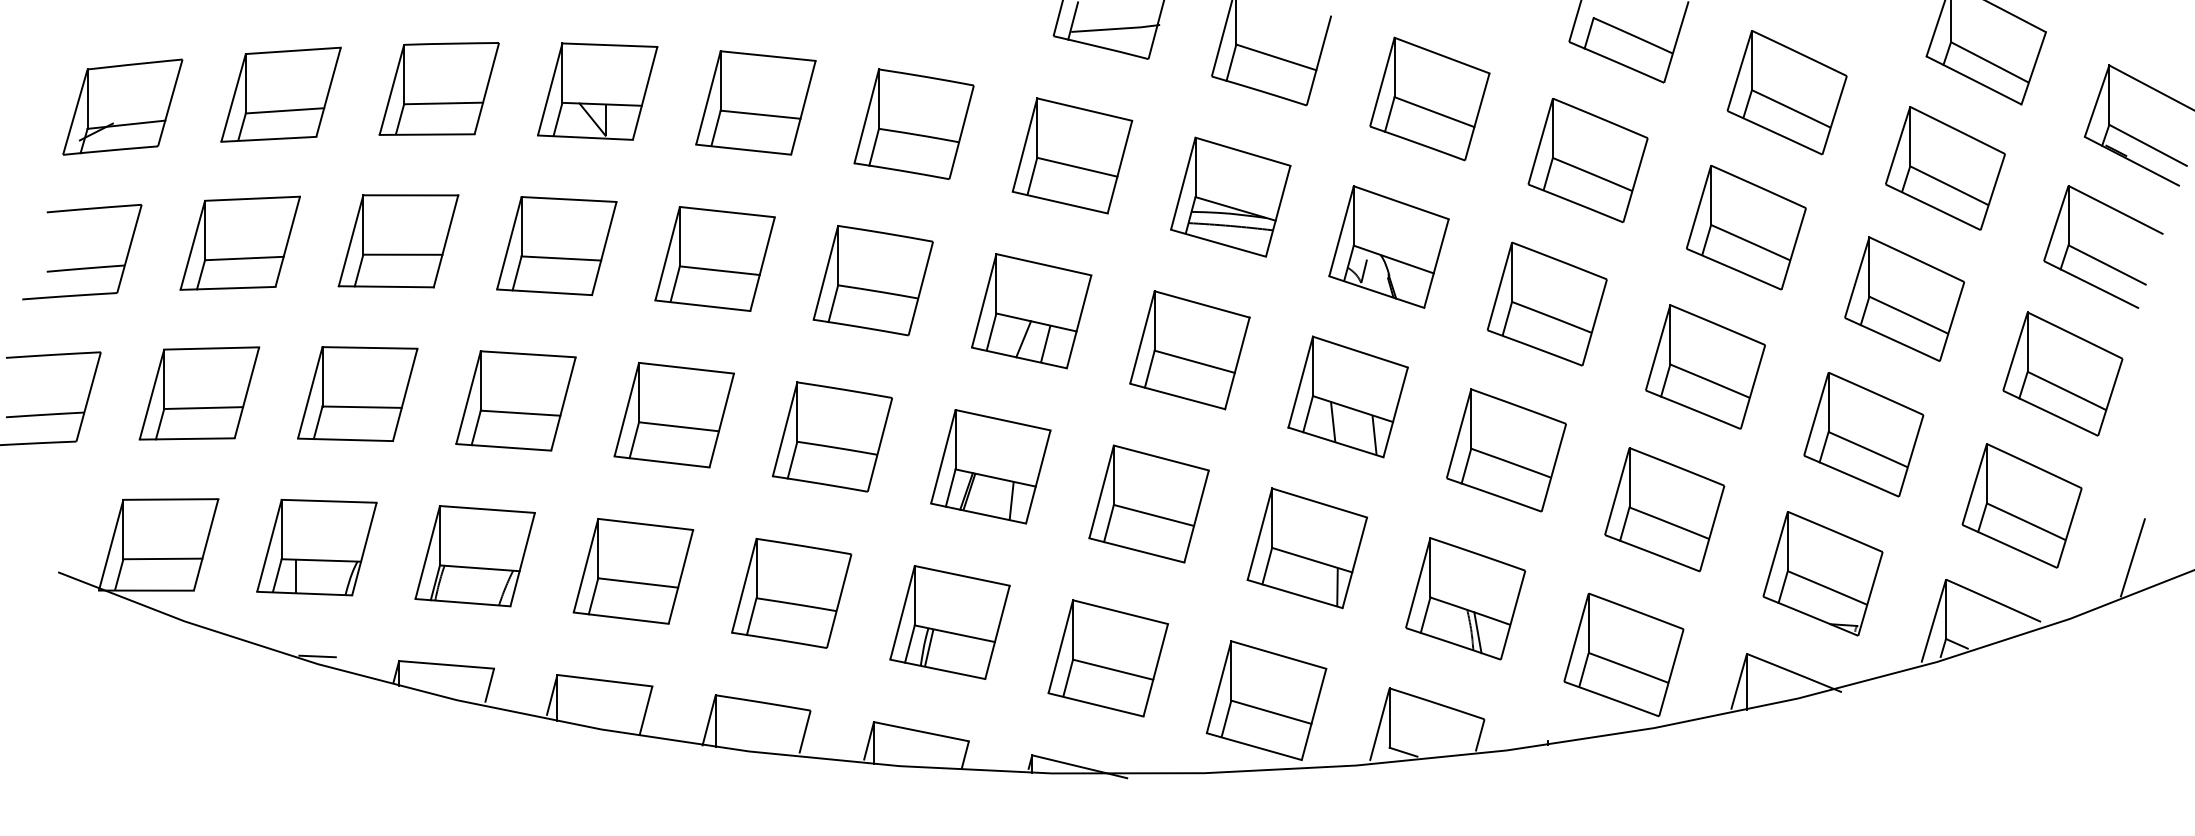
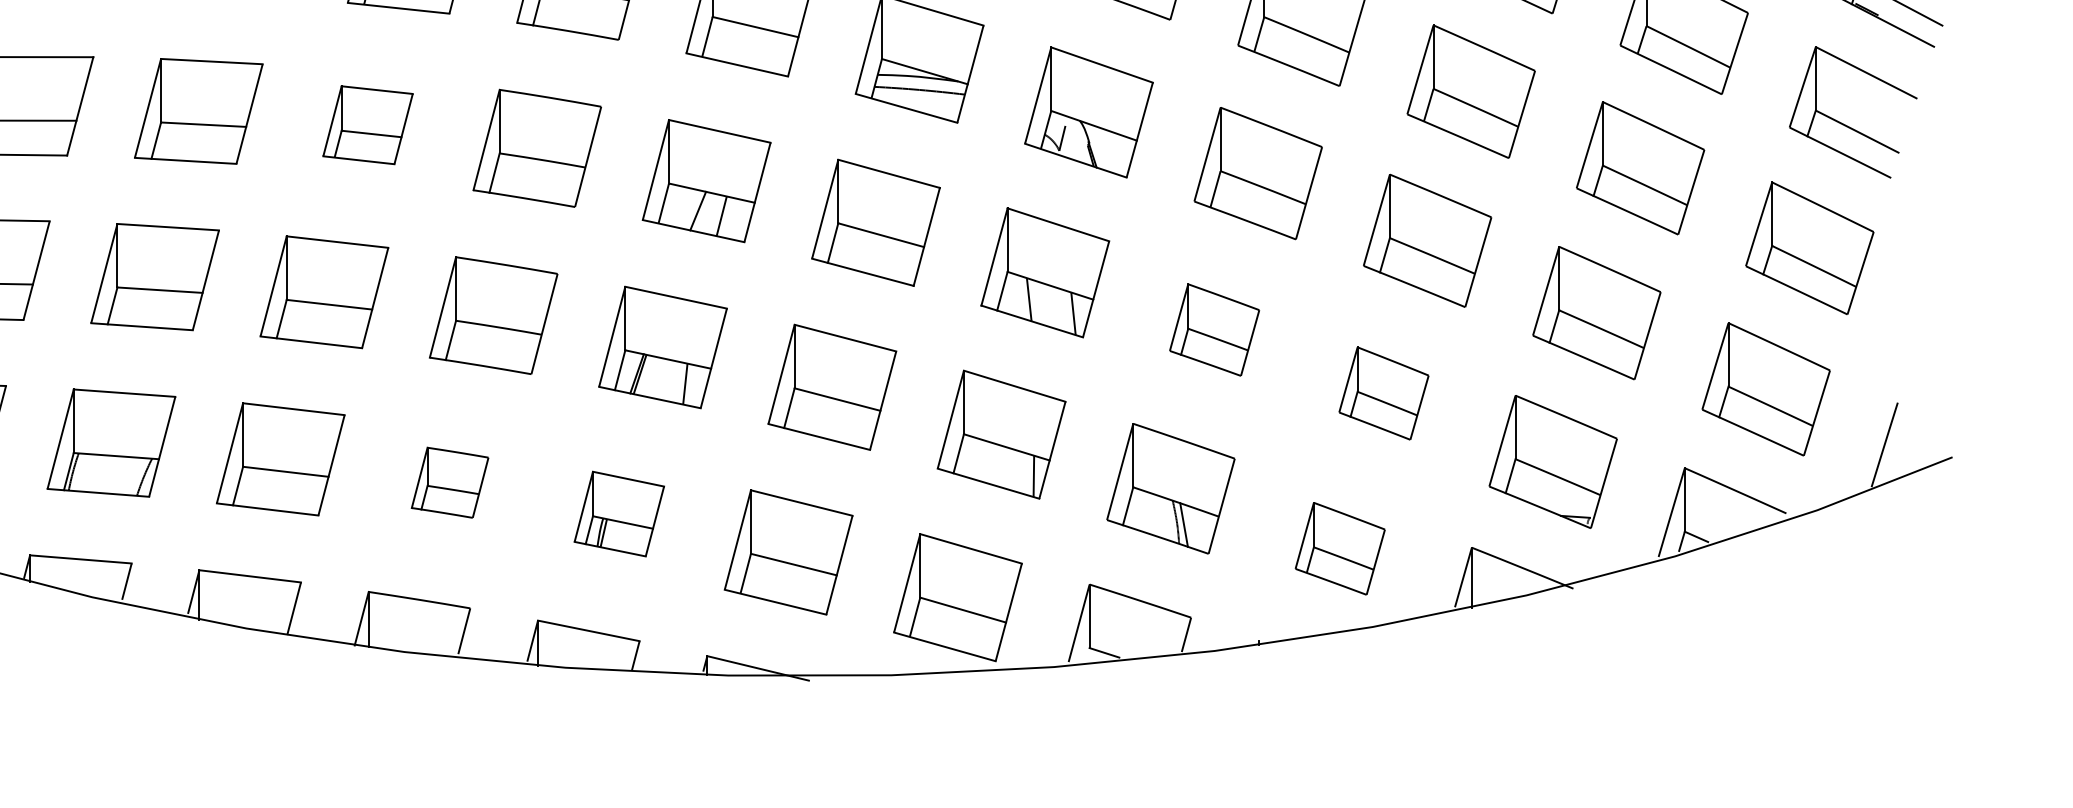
part: (714, 258) -> (367, 124), size x0.7
part: (1506, 450) -> (1214, 330), size x0.7
part: (1664, 509) -> (1383, 393), size x0.7
part: (791, 592) -> (449, 481), size x0.6
part: (949, 622) -> (618, 514), size x0.7
part: (1623, 654) -> (1339, 548), size x0.7

